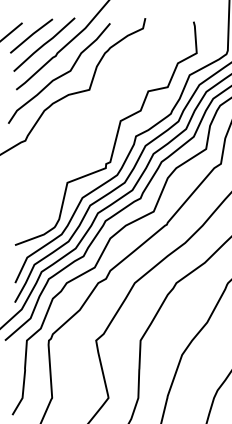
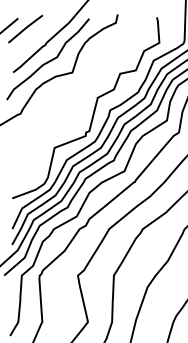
line: (43, 44) -> (35, 35), removed

